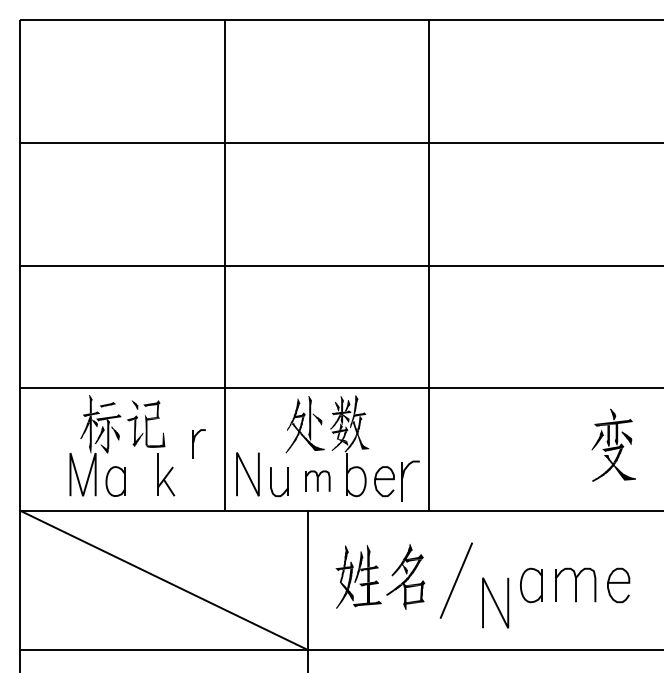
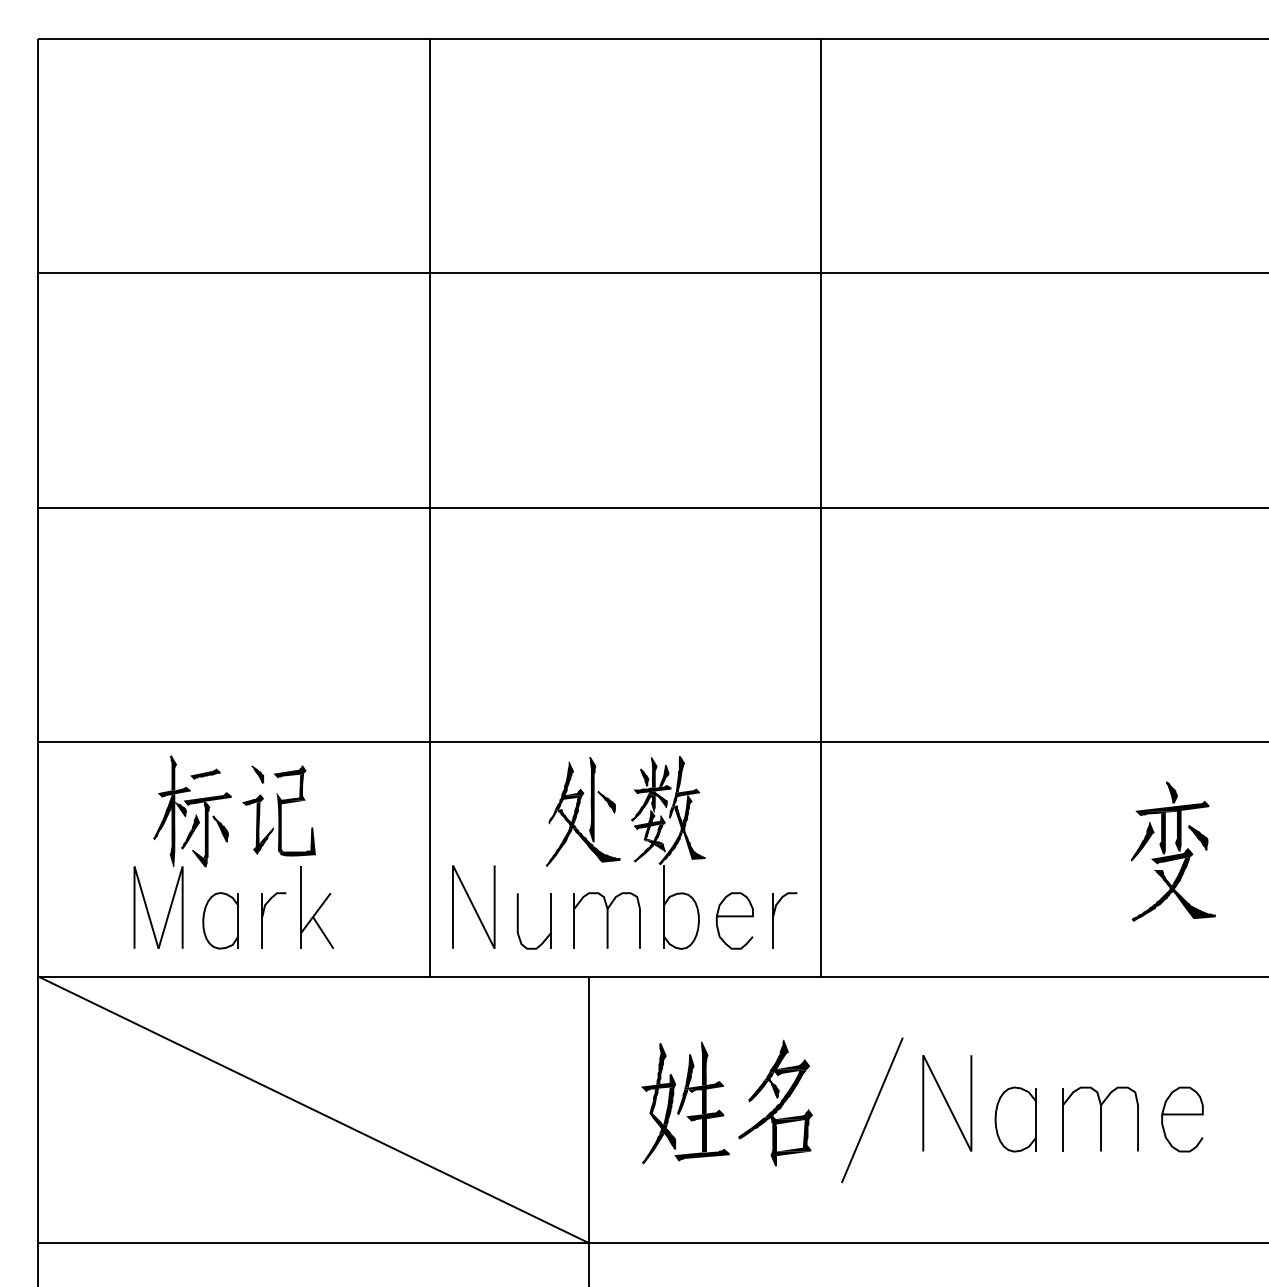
part: (198, 443) -> (272, 918), moved
part: (410, 480) -> (784, 918), size x0.71
part: (317, 481) -> (606, 920), size x1.43
line: (495, 602) -> (947, 1102), moved

